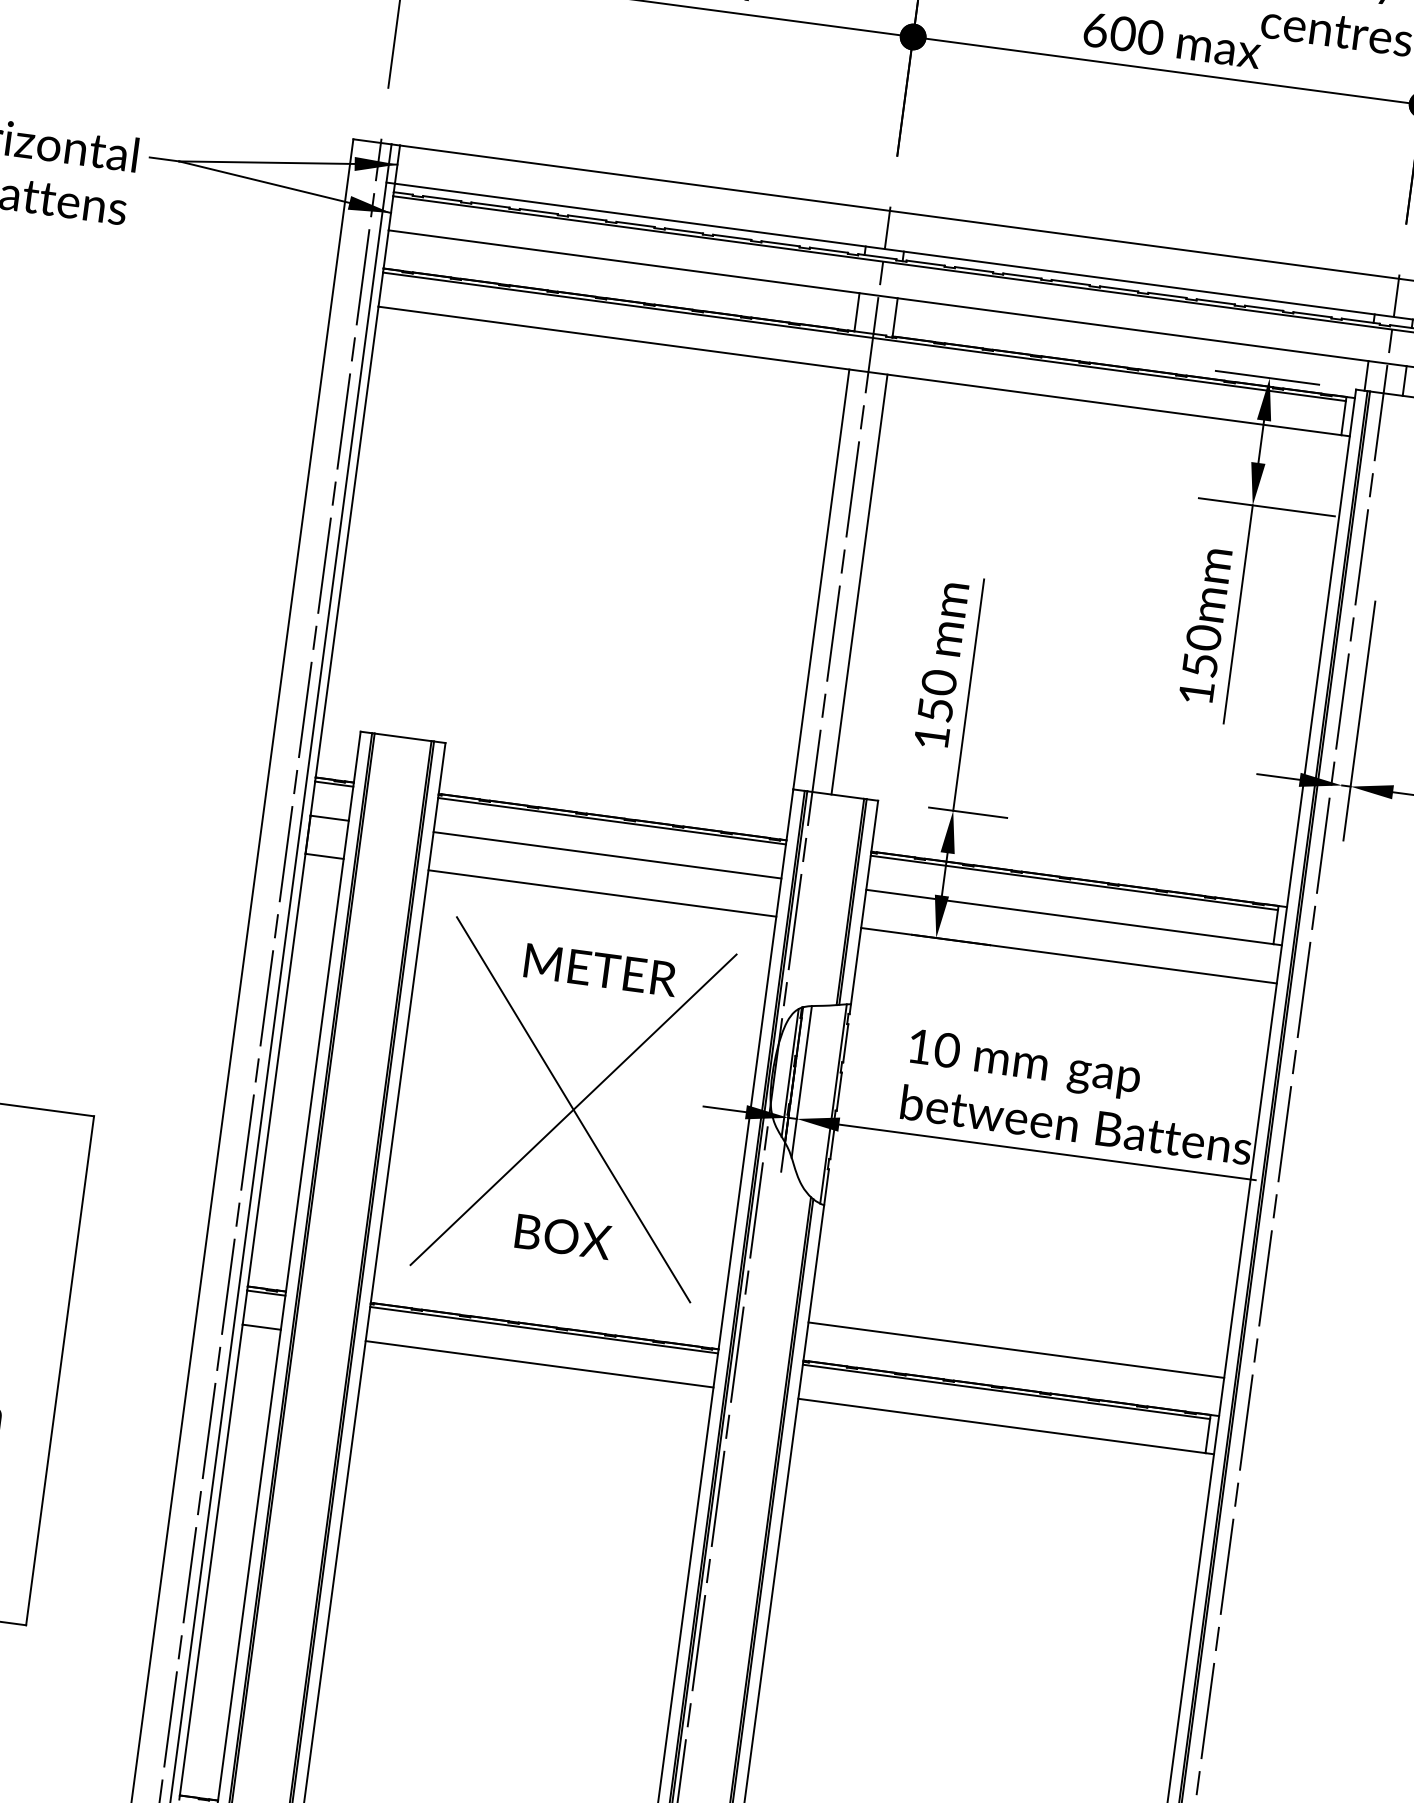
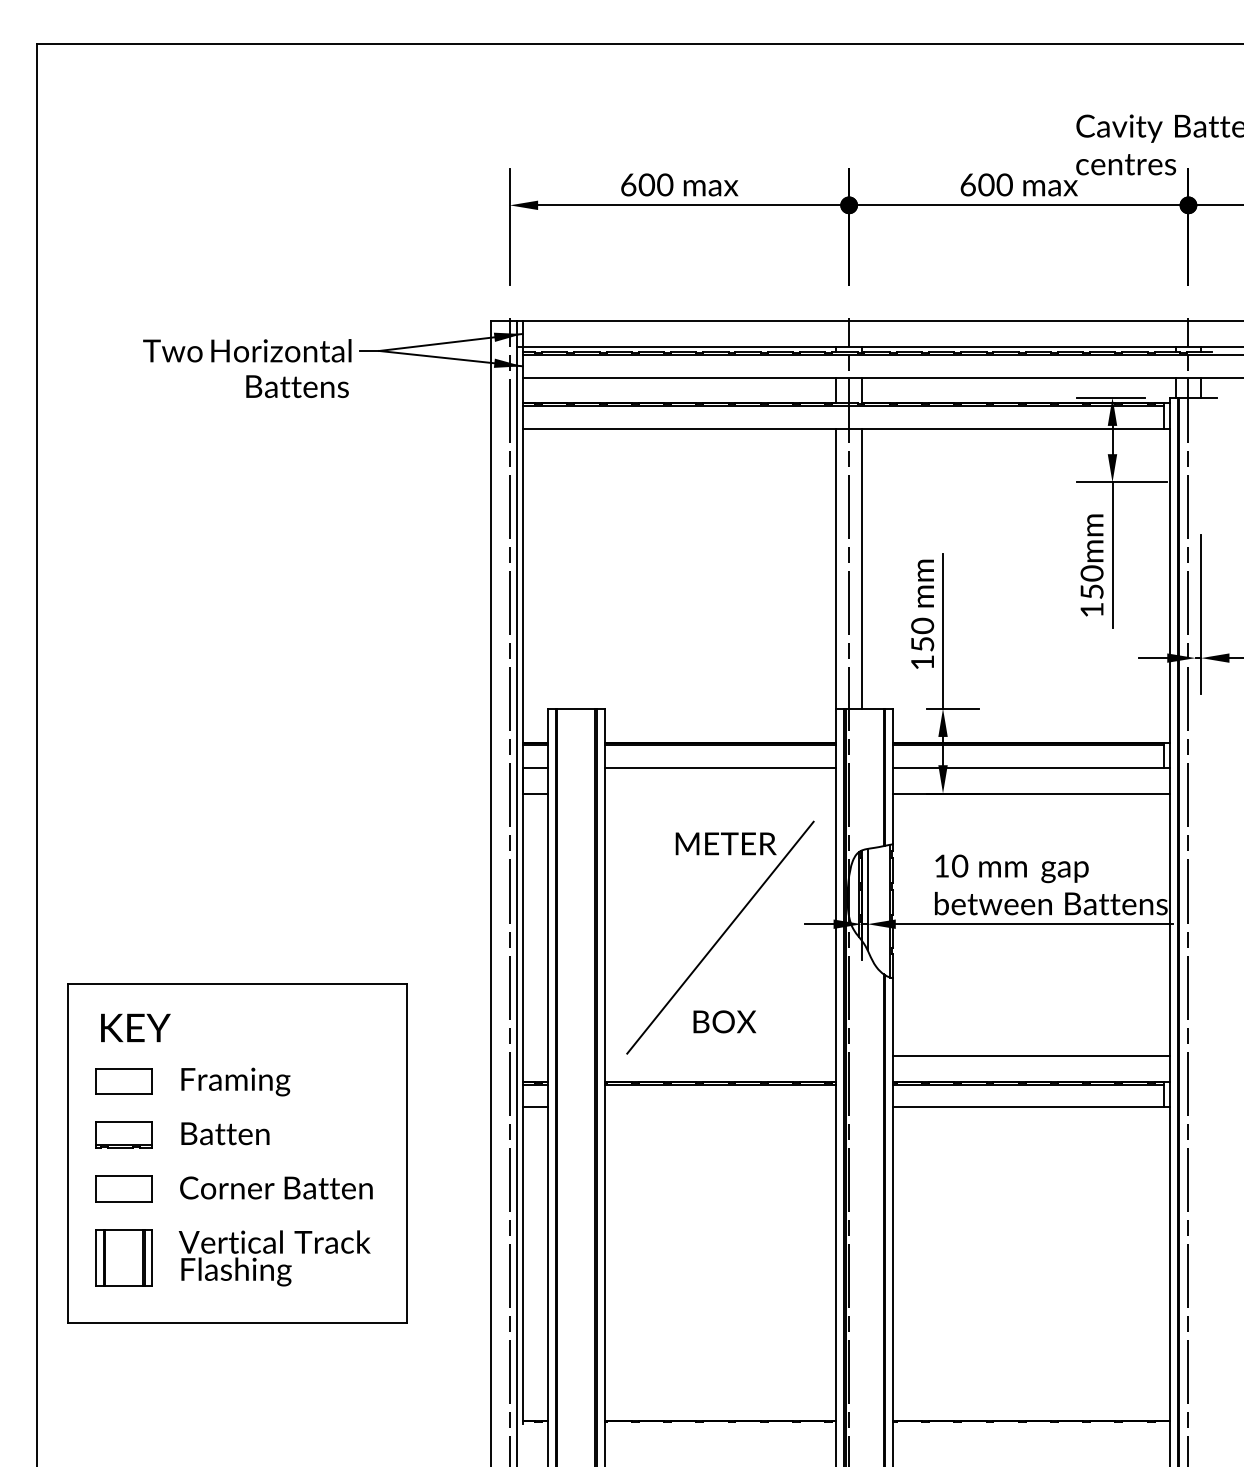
line: (602, 893) -> (720, 793), removed
line: (573, 1109) -> (720, 937), removed
line: (539, 1364) -> (720, 1107), removed

